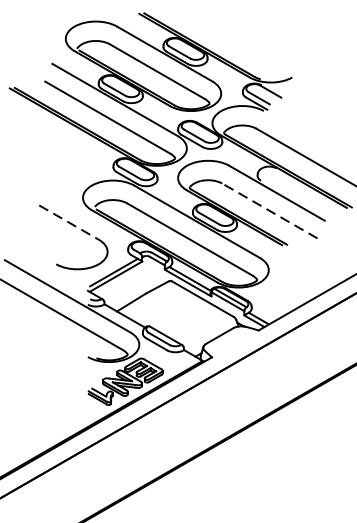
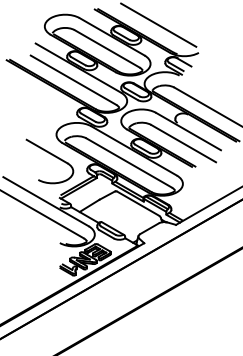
line: (232, 35) -> (158, 24), added
line: (269, 210) -> (183, 143), dashed -> solid
line: (69, 222) -> (47, 151), dashed -> solid

